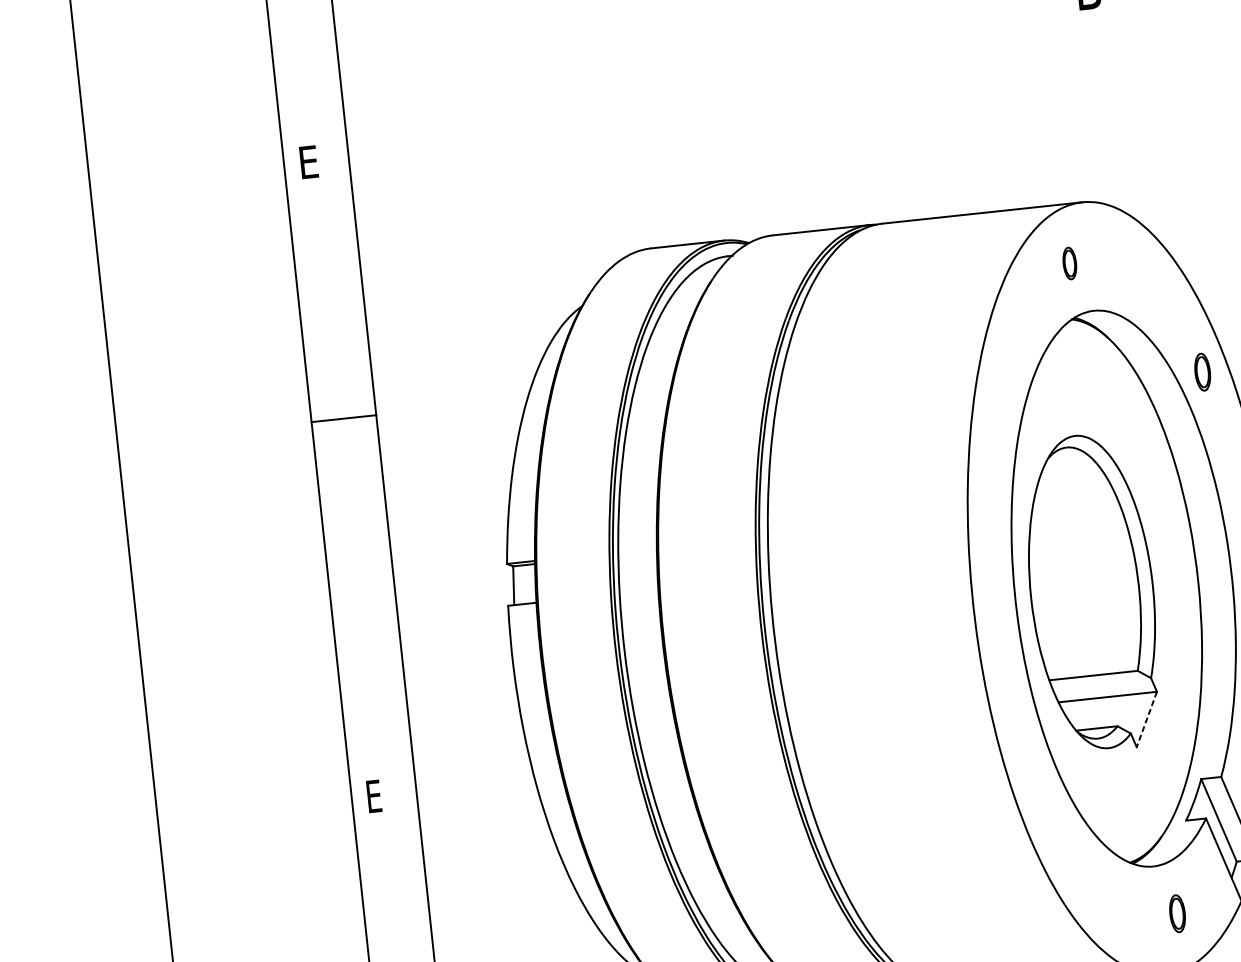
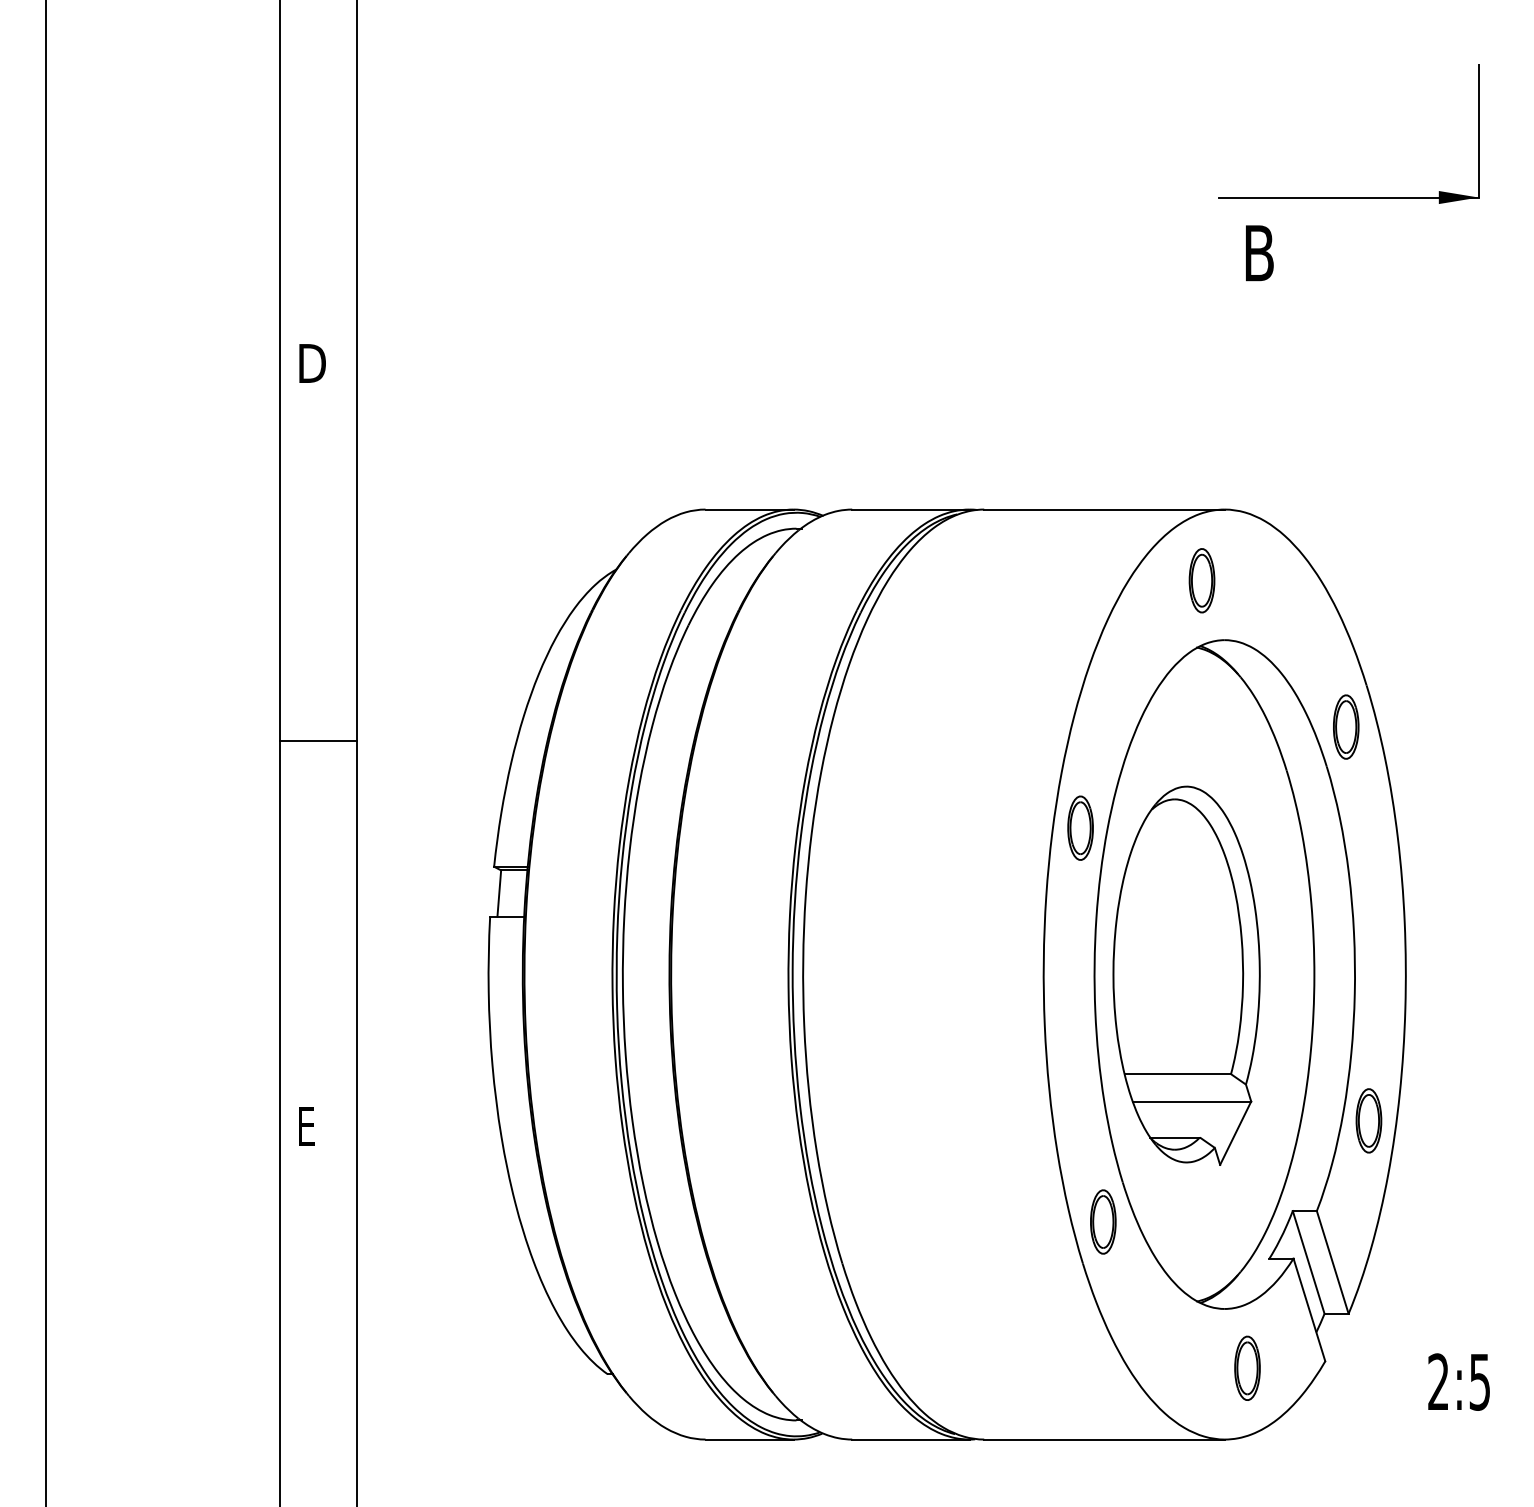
text: (311, 161) -> (312, 363), E -> D
part: (1069, 263) -> (1201, 580), size x1.67
part: (1202, 371) -> (1346, 726), size x1.43
line: (343, 418) -> (318, 741), moved
part: (990, 479) -> (1080, 827), added
line: (1146, 719) -> (1235, 1133), dashed -> solid
part: (1044, 804) -> (1103, 1221), added
part: (1177, 913) -> (1247, 1367), size x1.43

